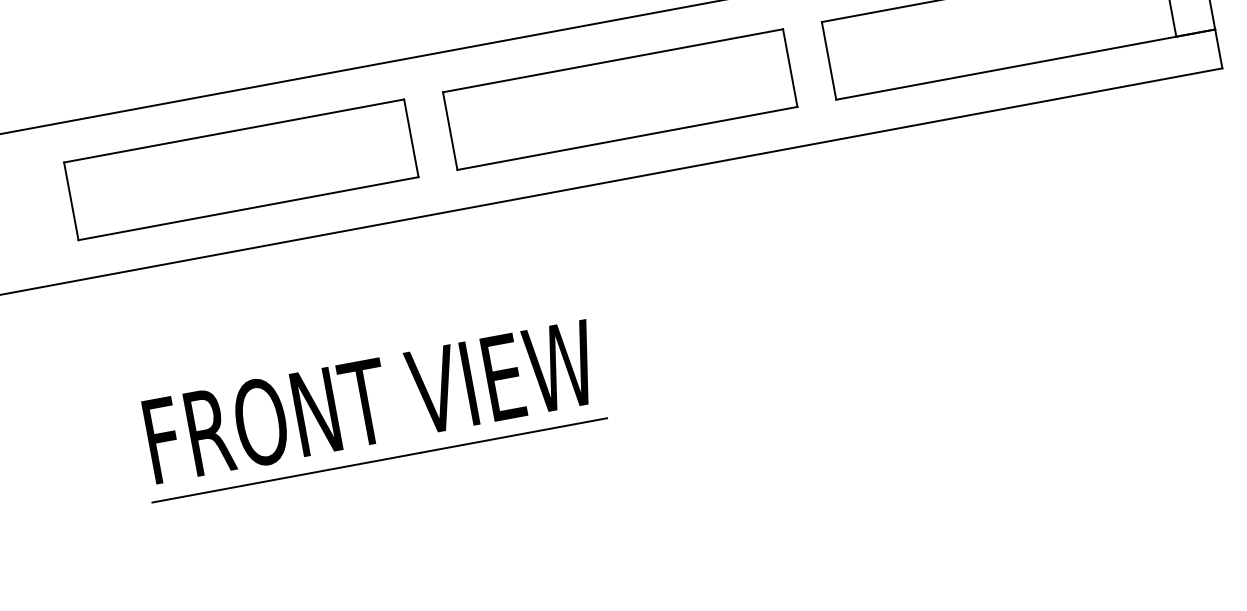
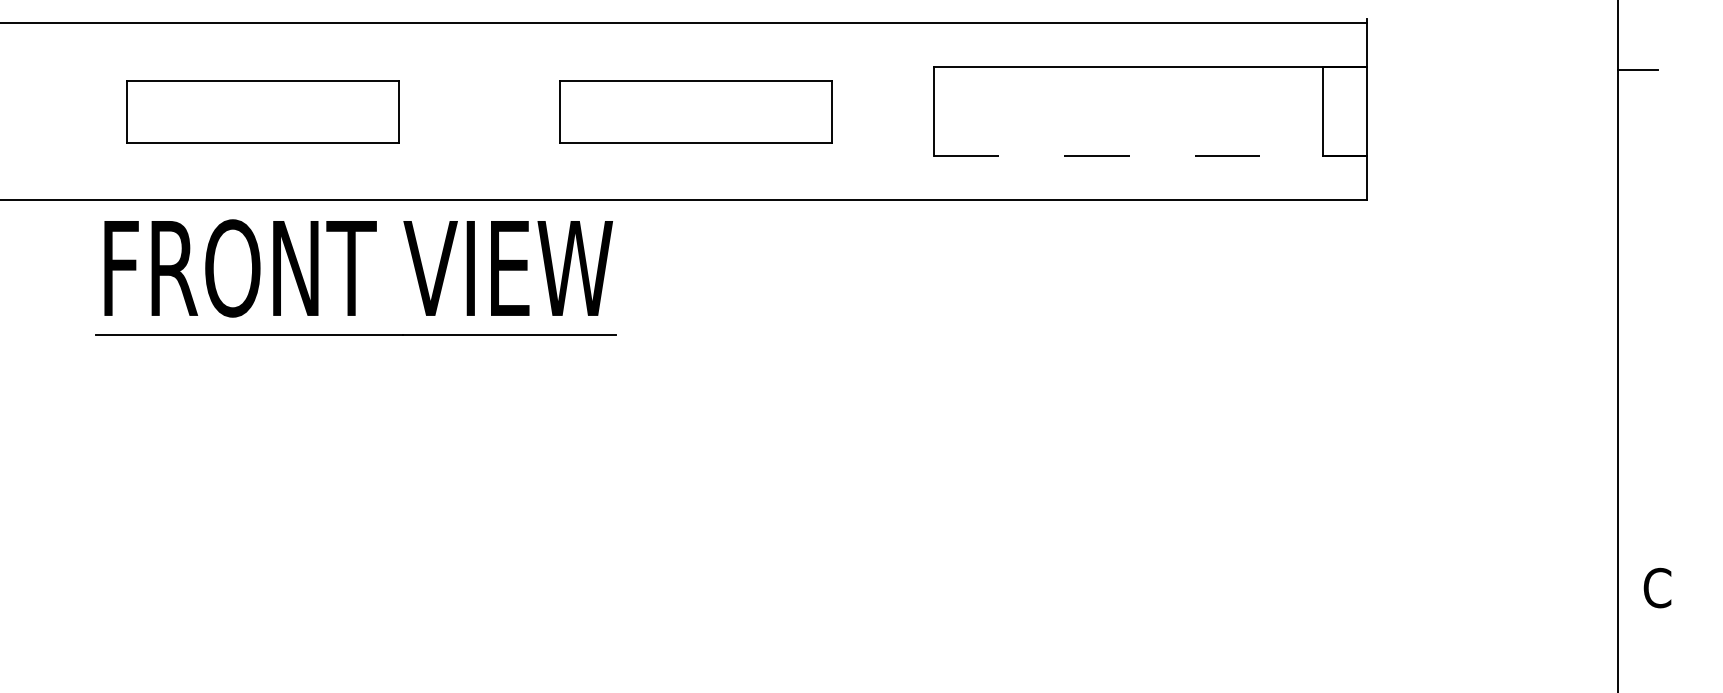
line: (1026, 64) -> (1151, 156), solid -> dashed
part: (620, 99) -> (695, 111), size x0.7
part: (241, 169) -> (262, 111), size x0.7
part: (369, 410) -> (355, 277), moved

